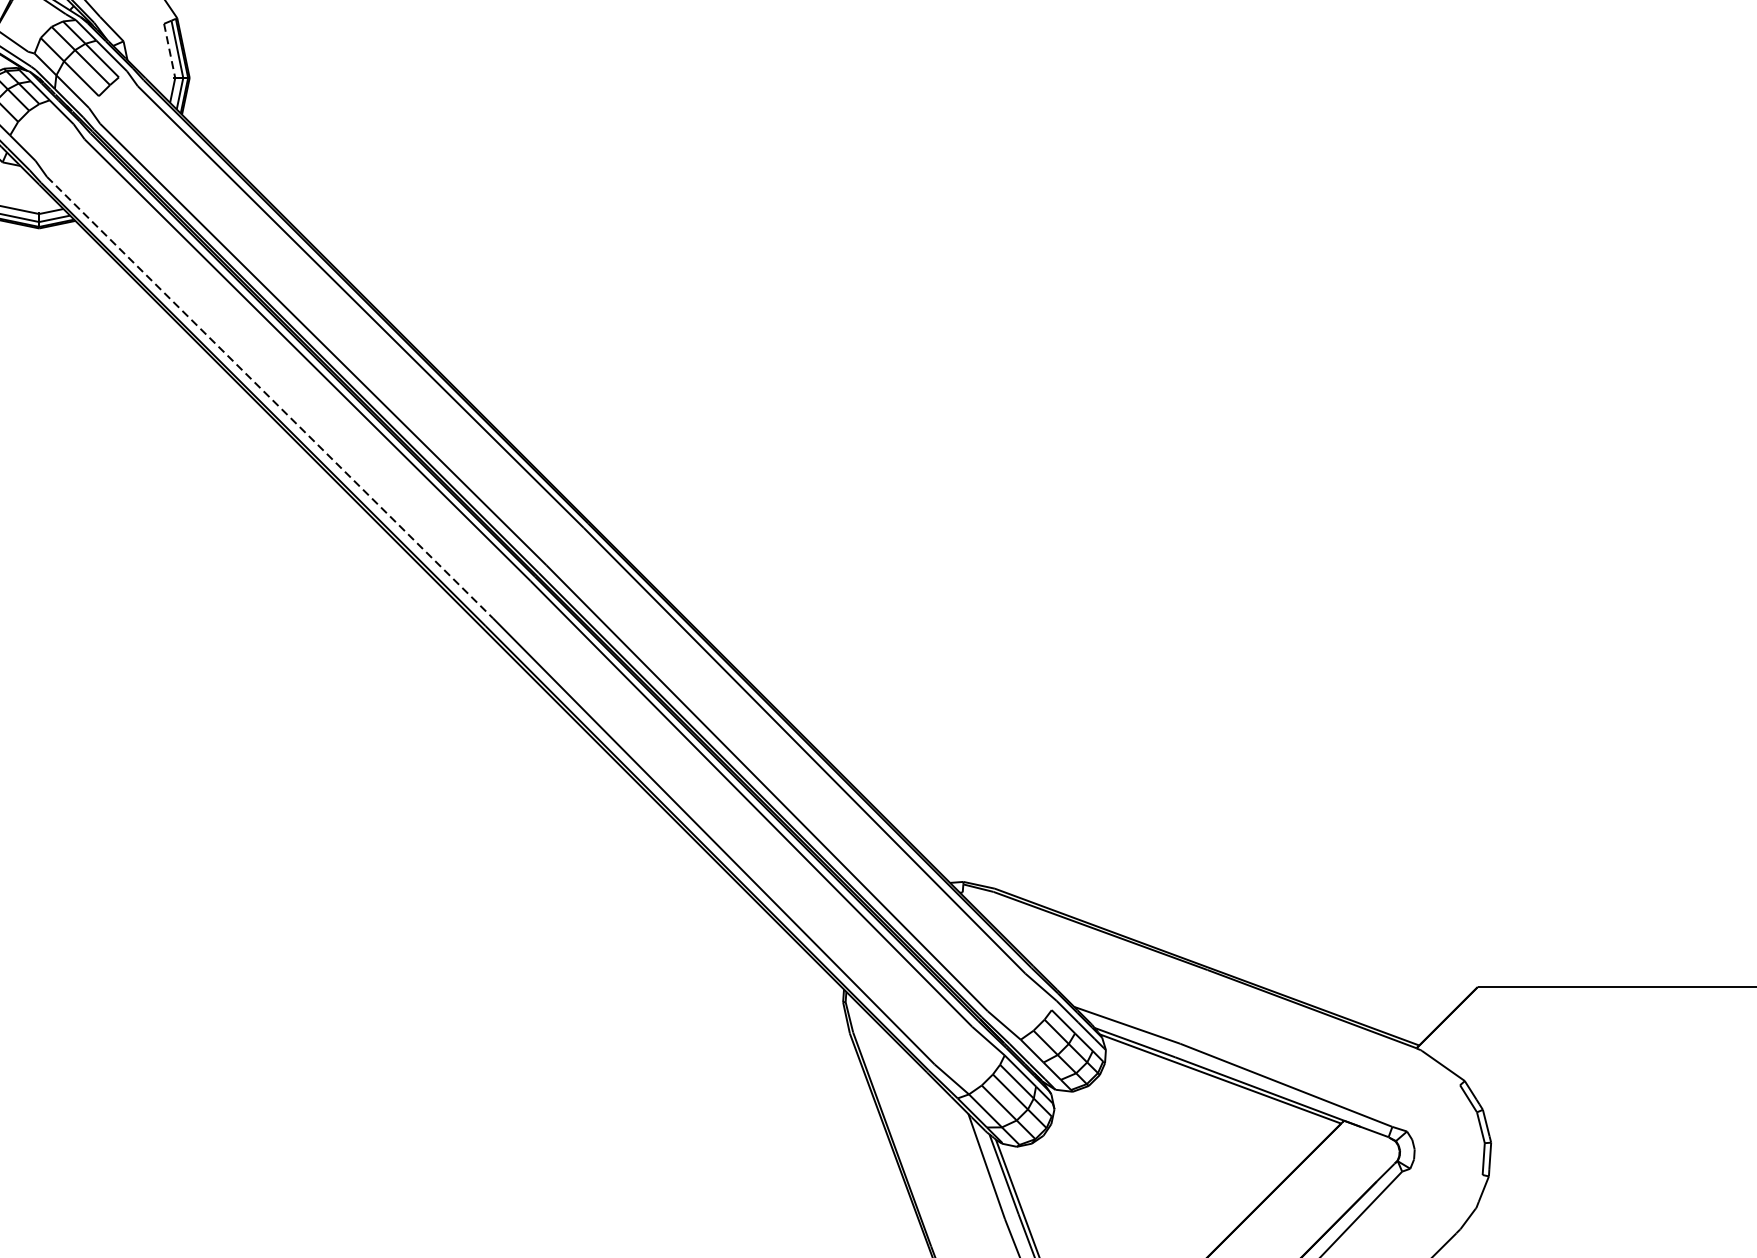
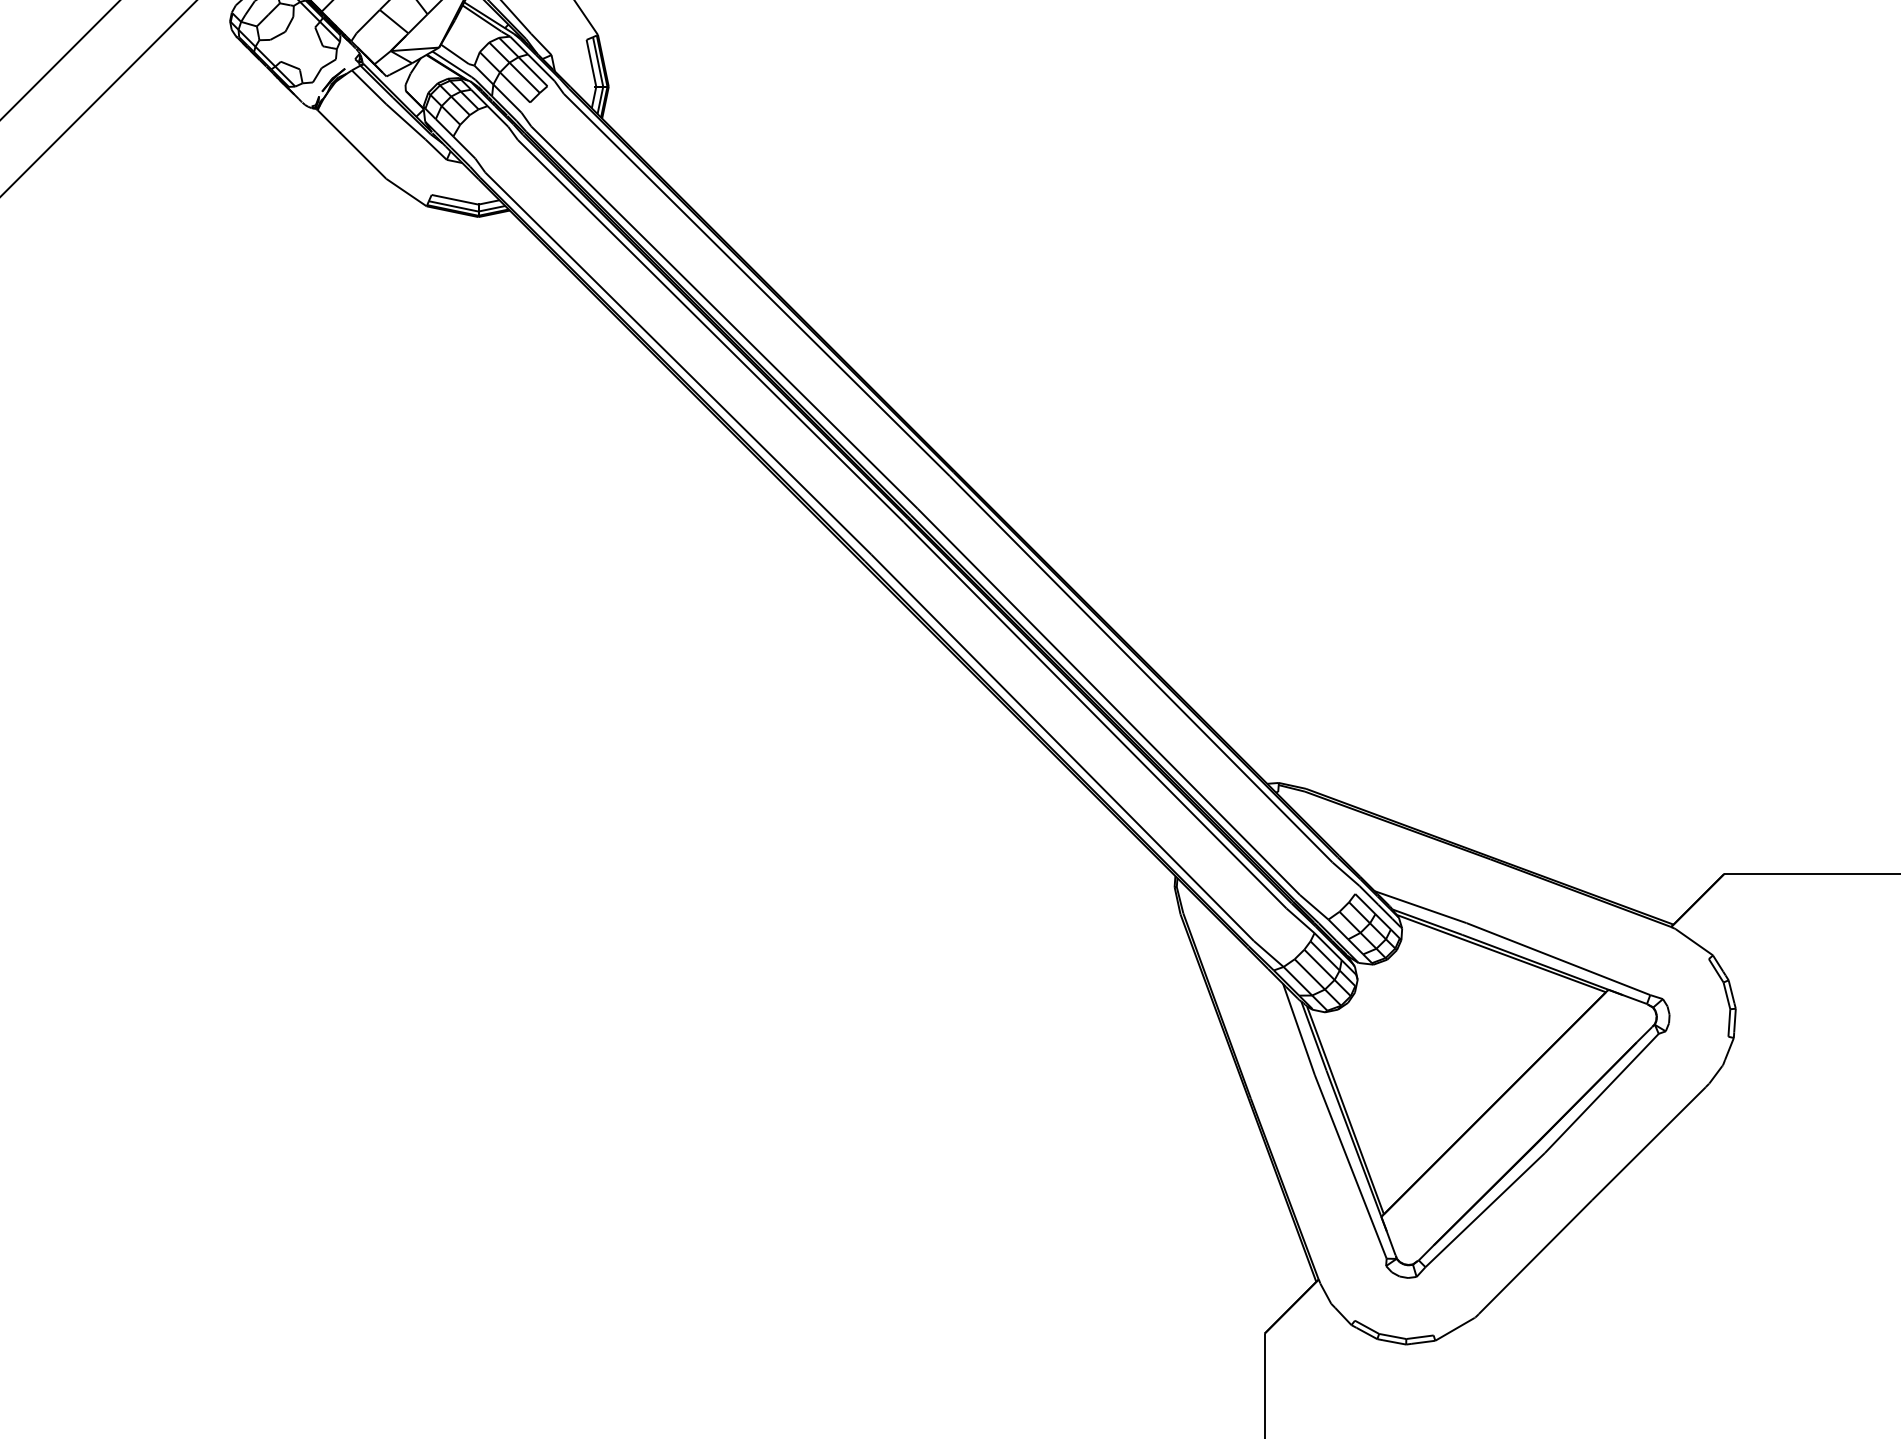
line: (169, 51) -> (591, 63), dashed -> solid
line: (270, 397) -> (678, 363), dashed -> solid

